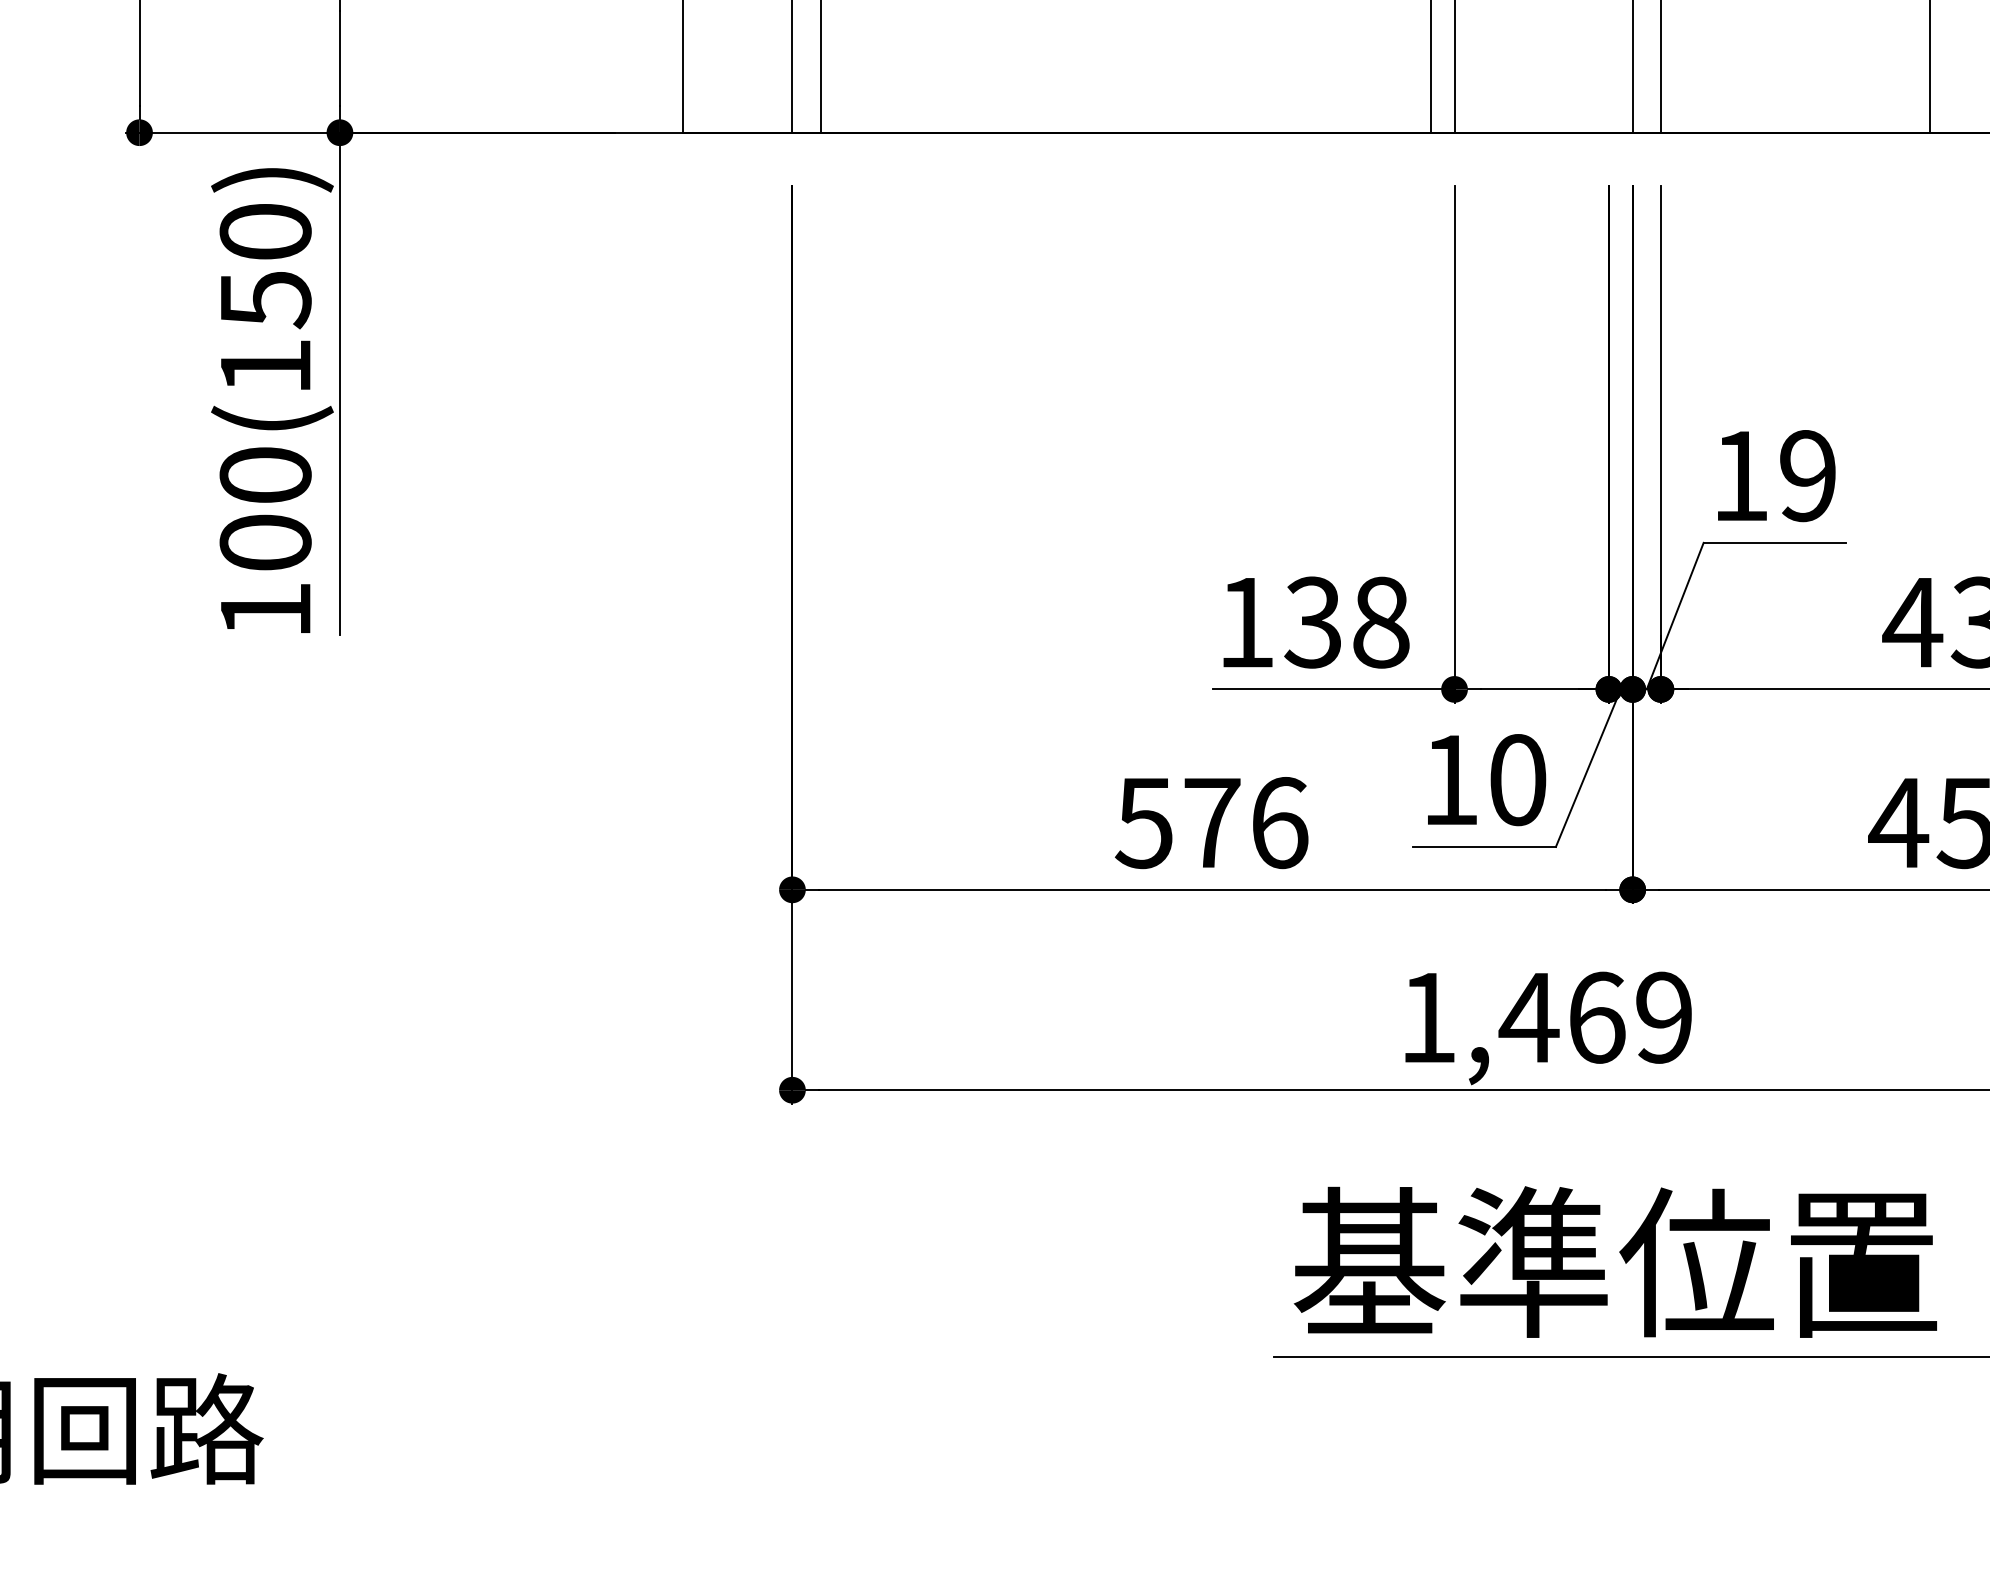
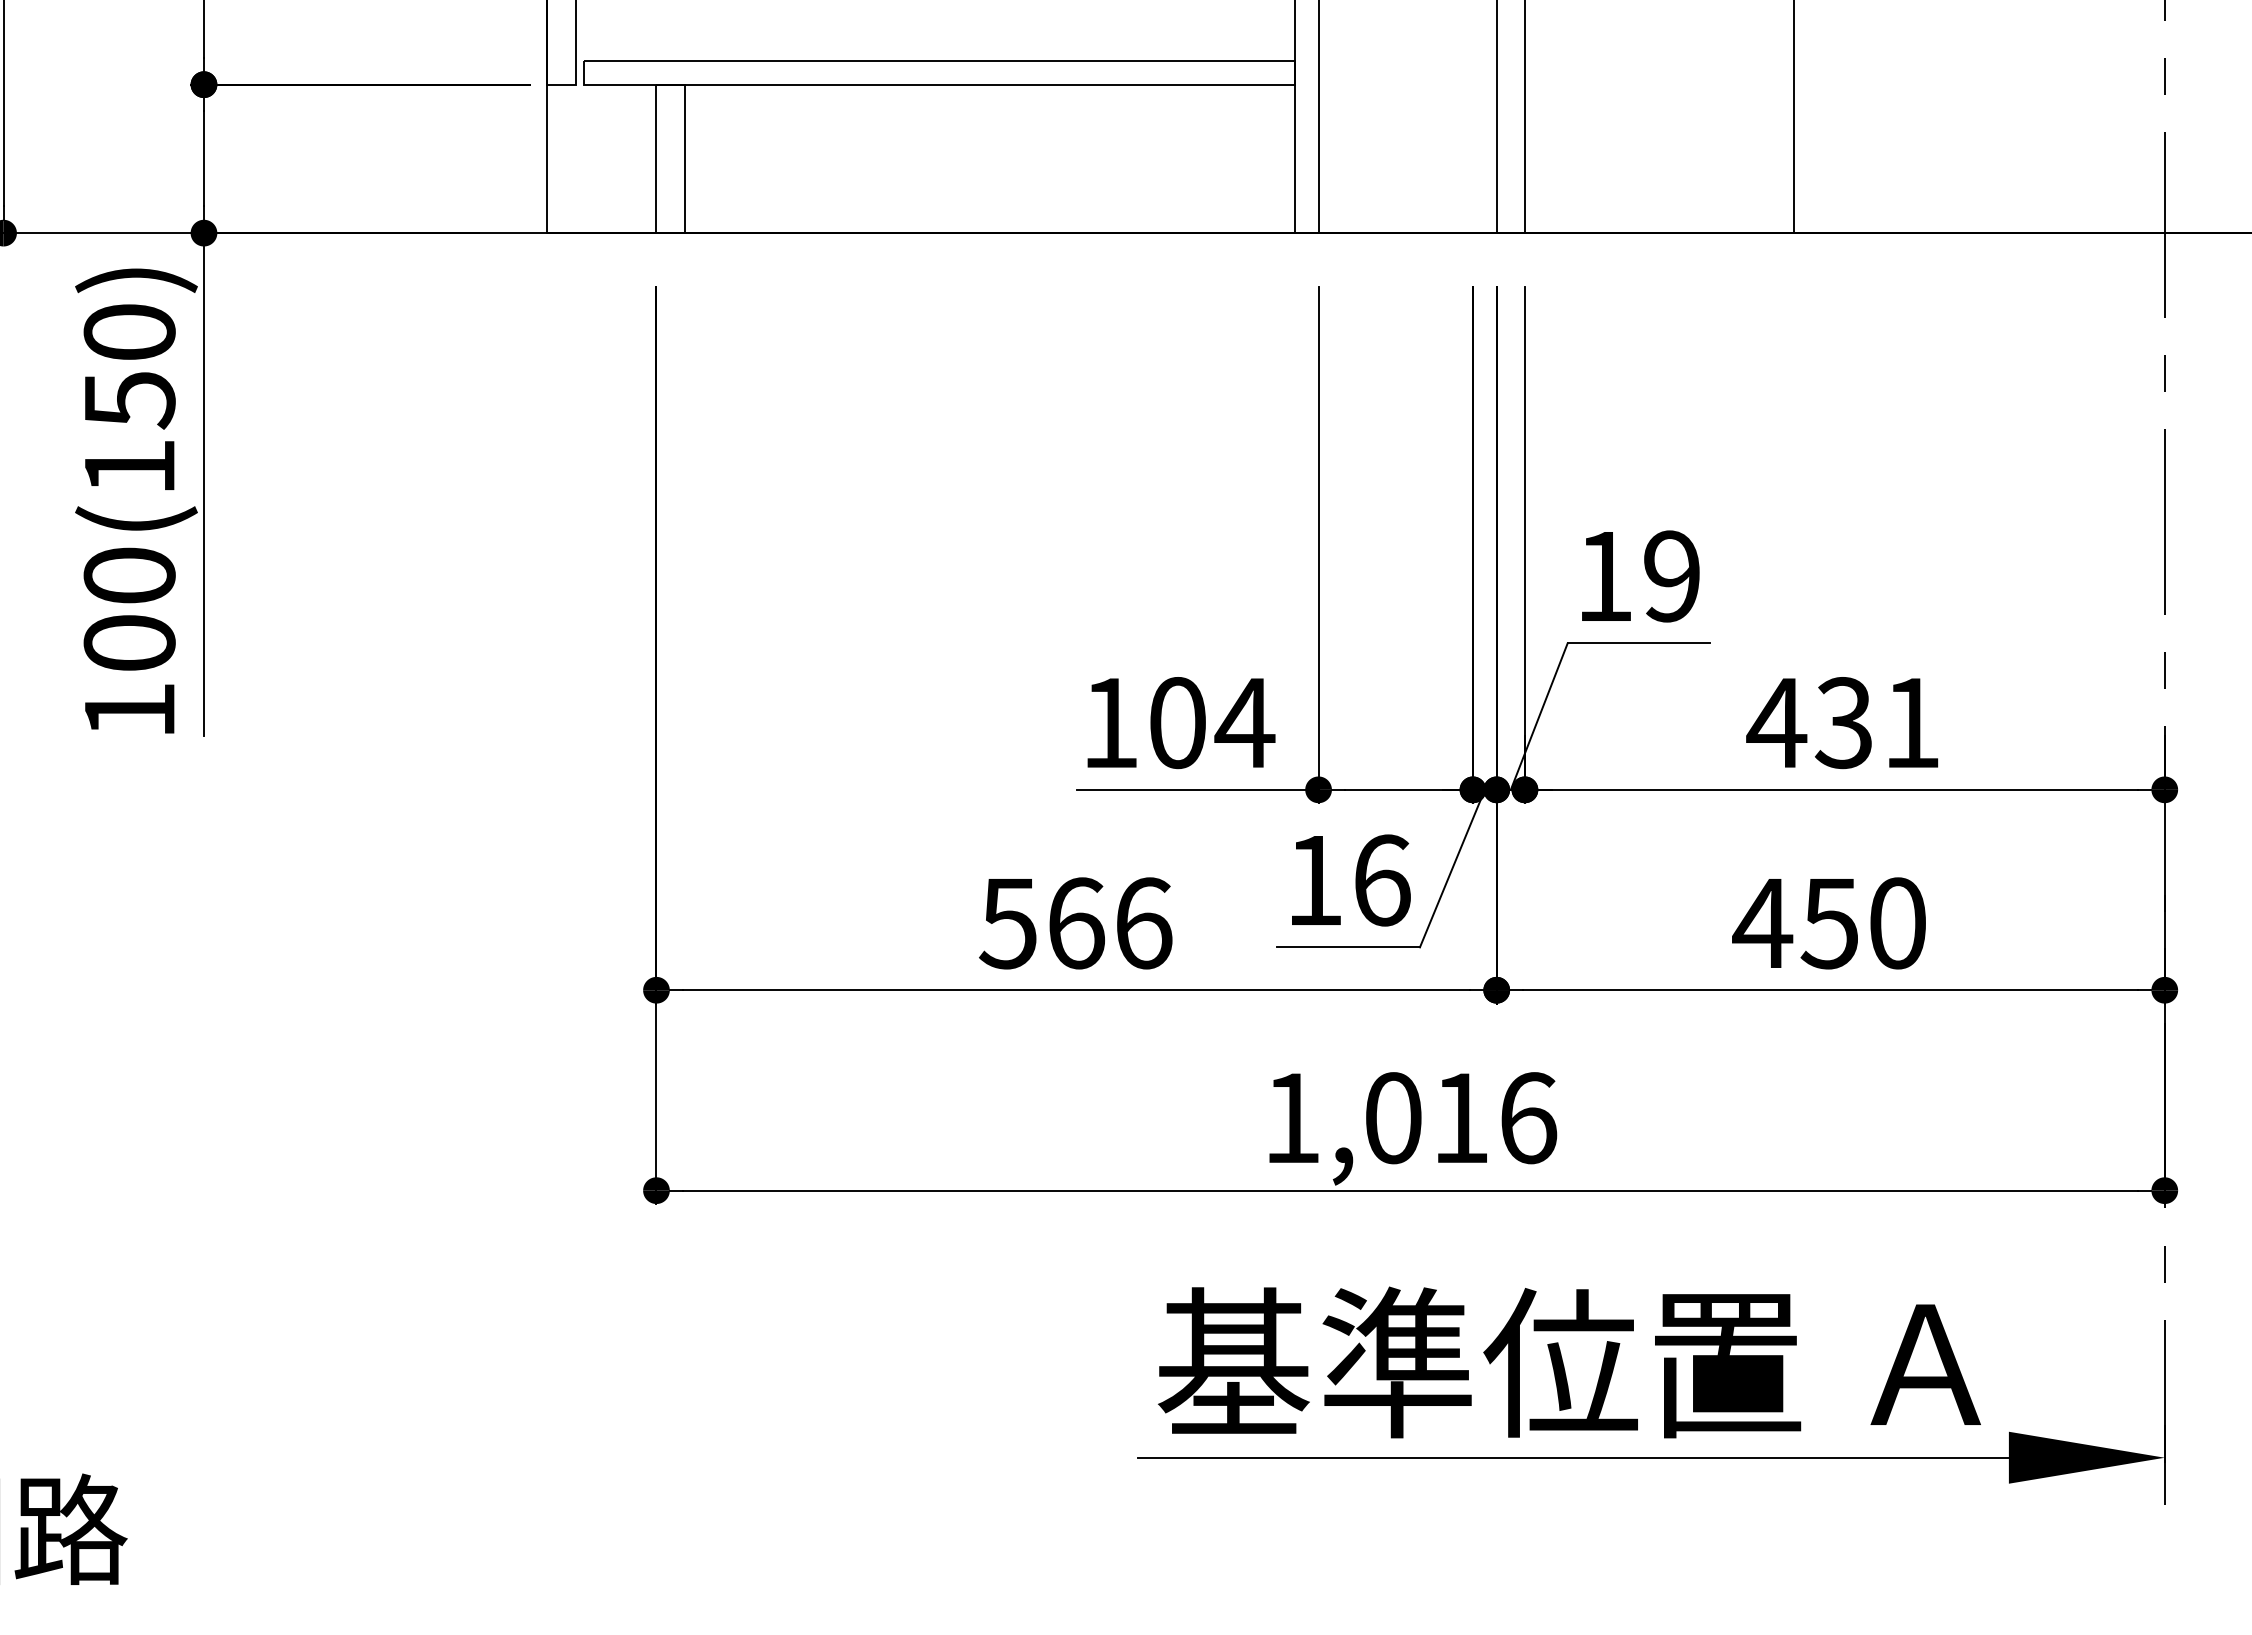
text: (1347, 623) -> (1211, 723), 138 -> 104
text: (1518, 780) -> (1382, 880), 10 -> 16
text: (1212, 823) -> (1076, 923), 576 -> 566
text: (1595, 1018) -> (1459, 1118), 1,469 -> 1,016

